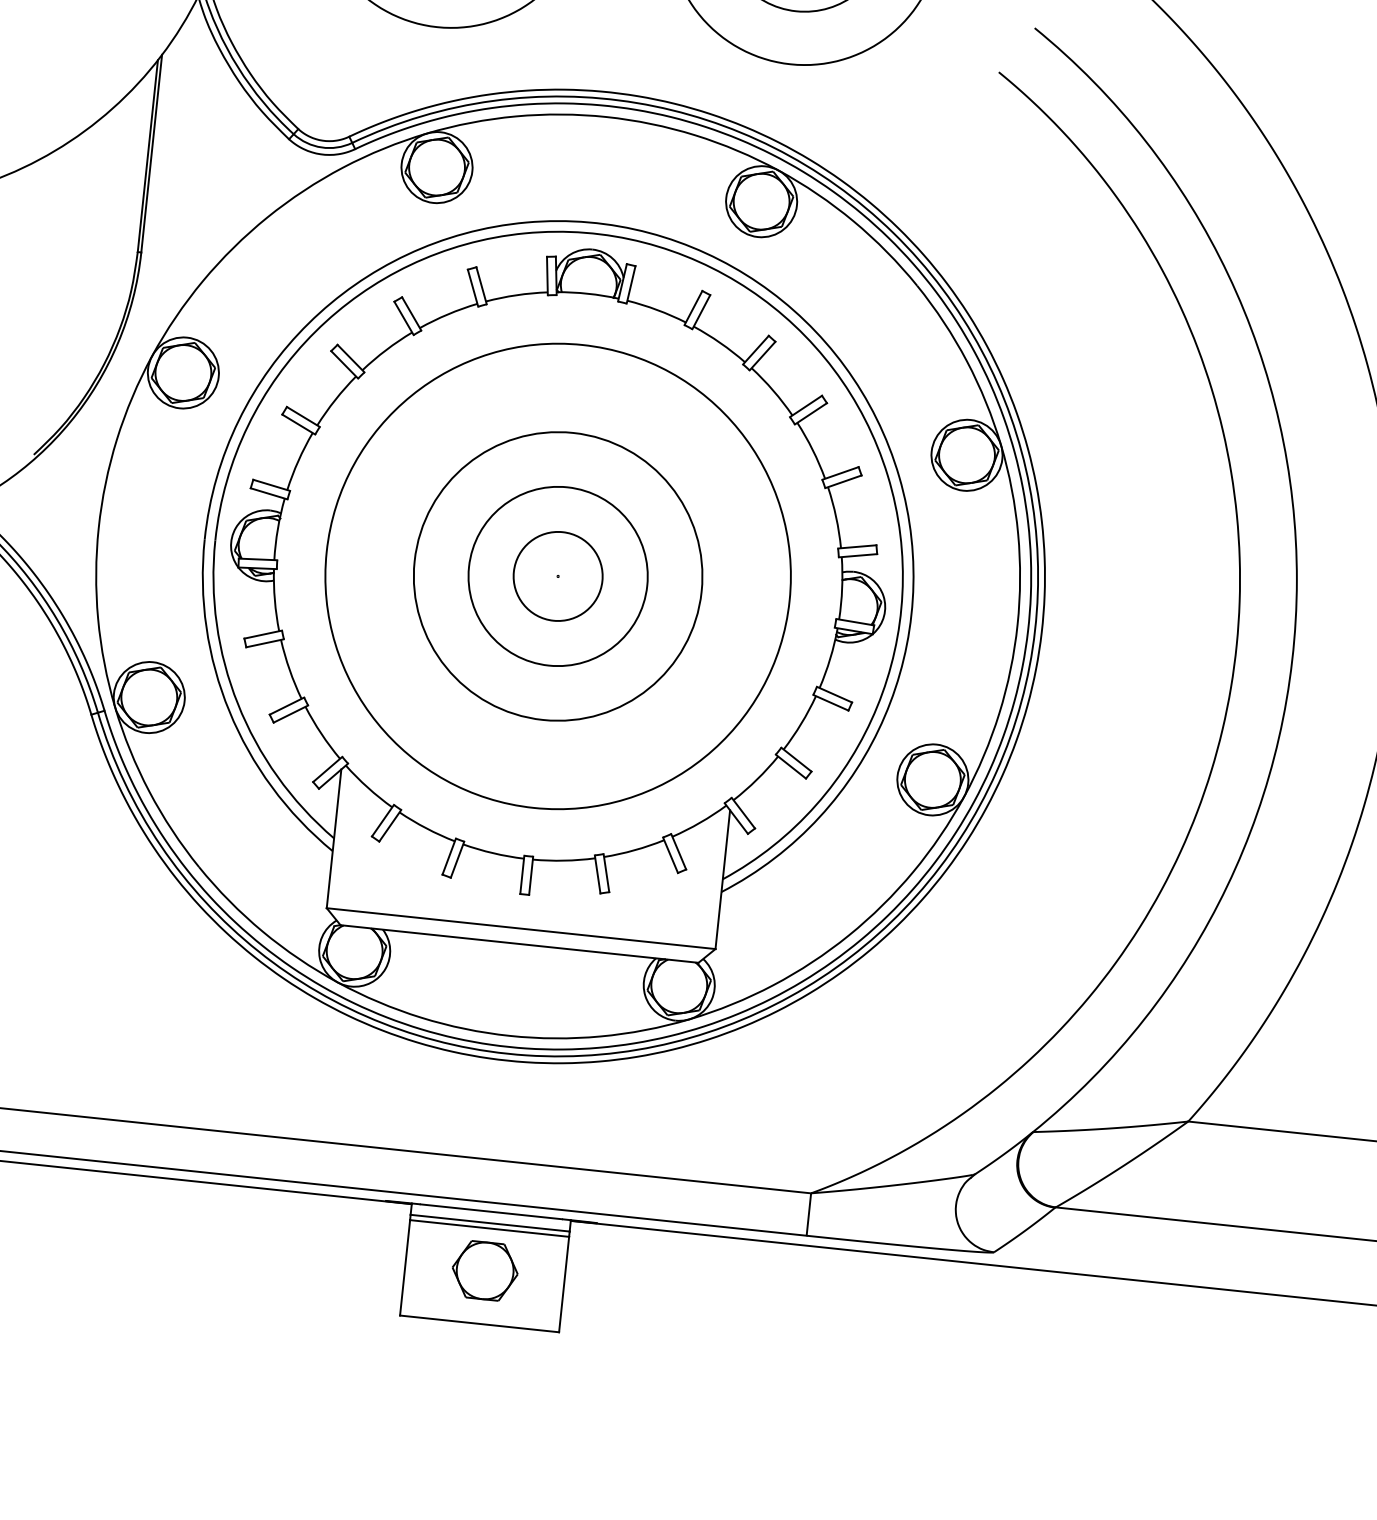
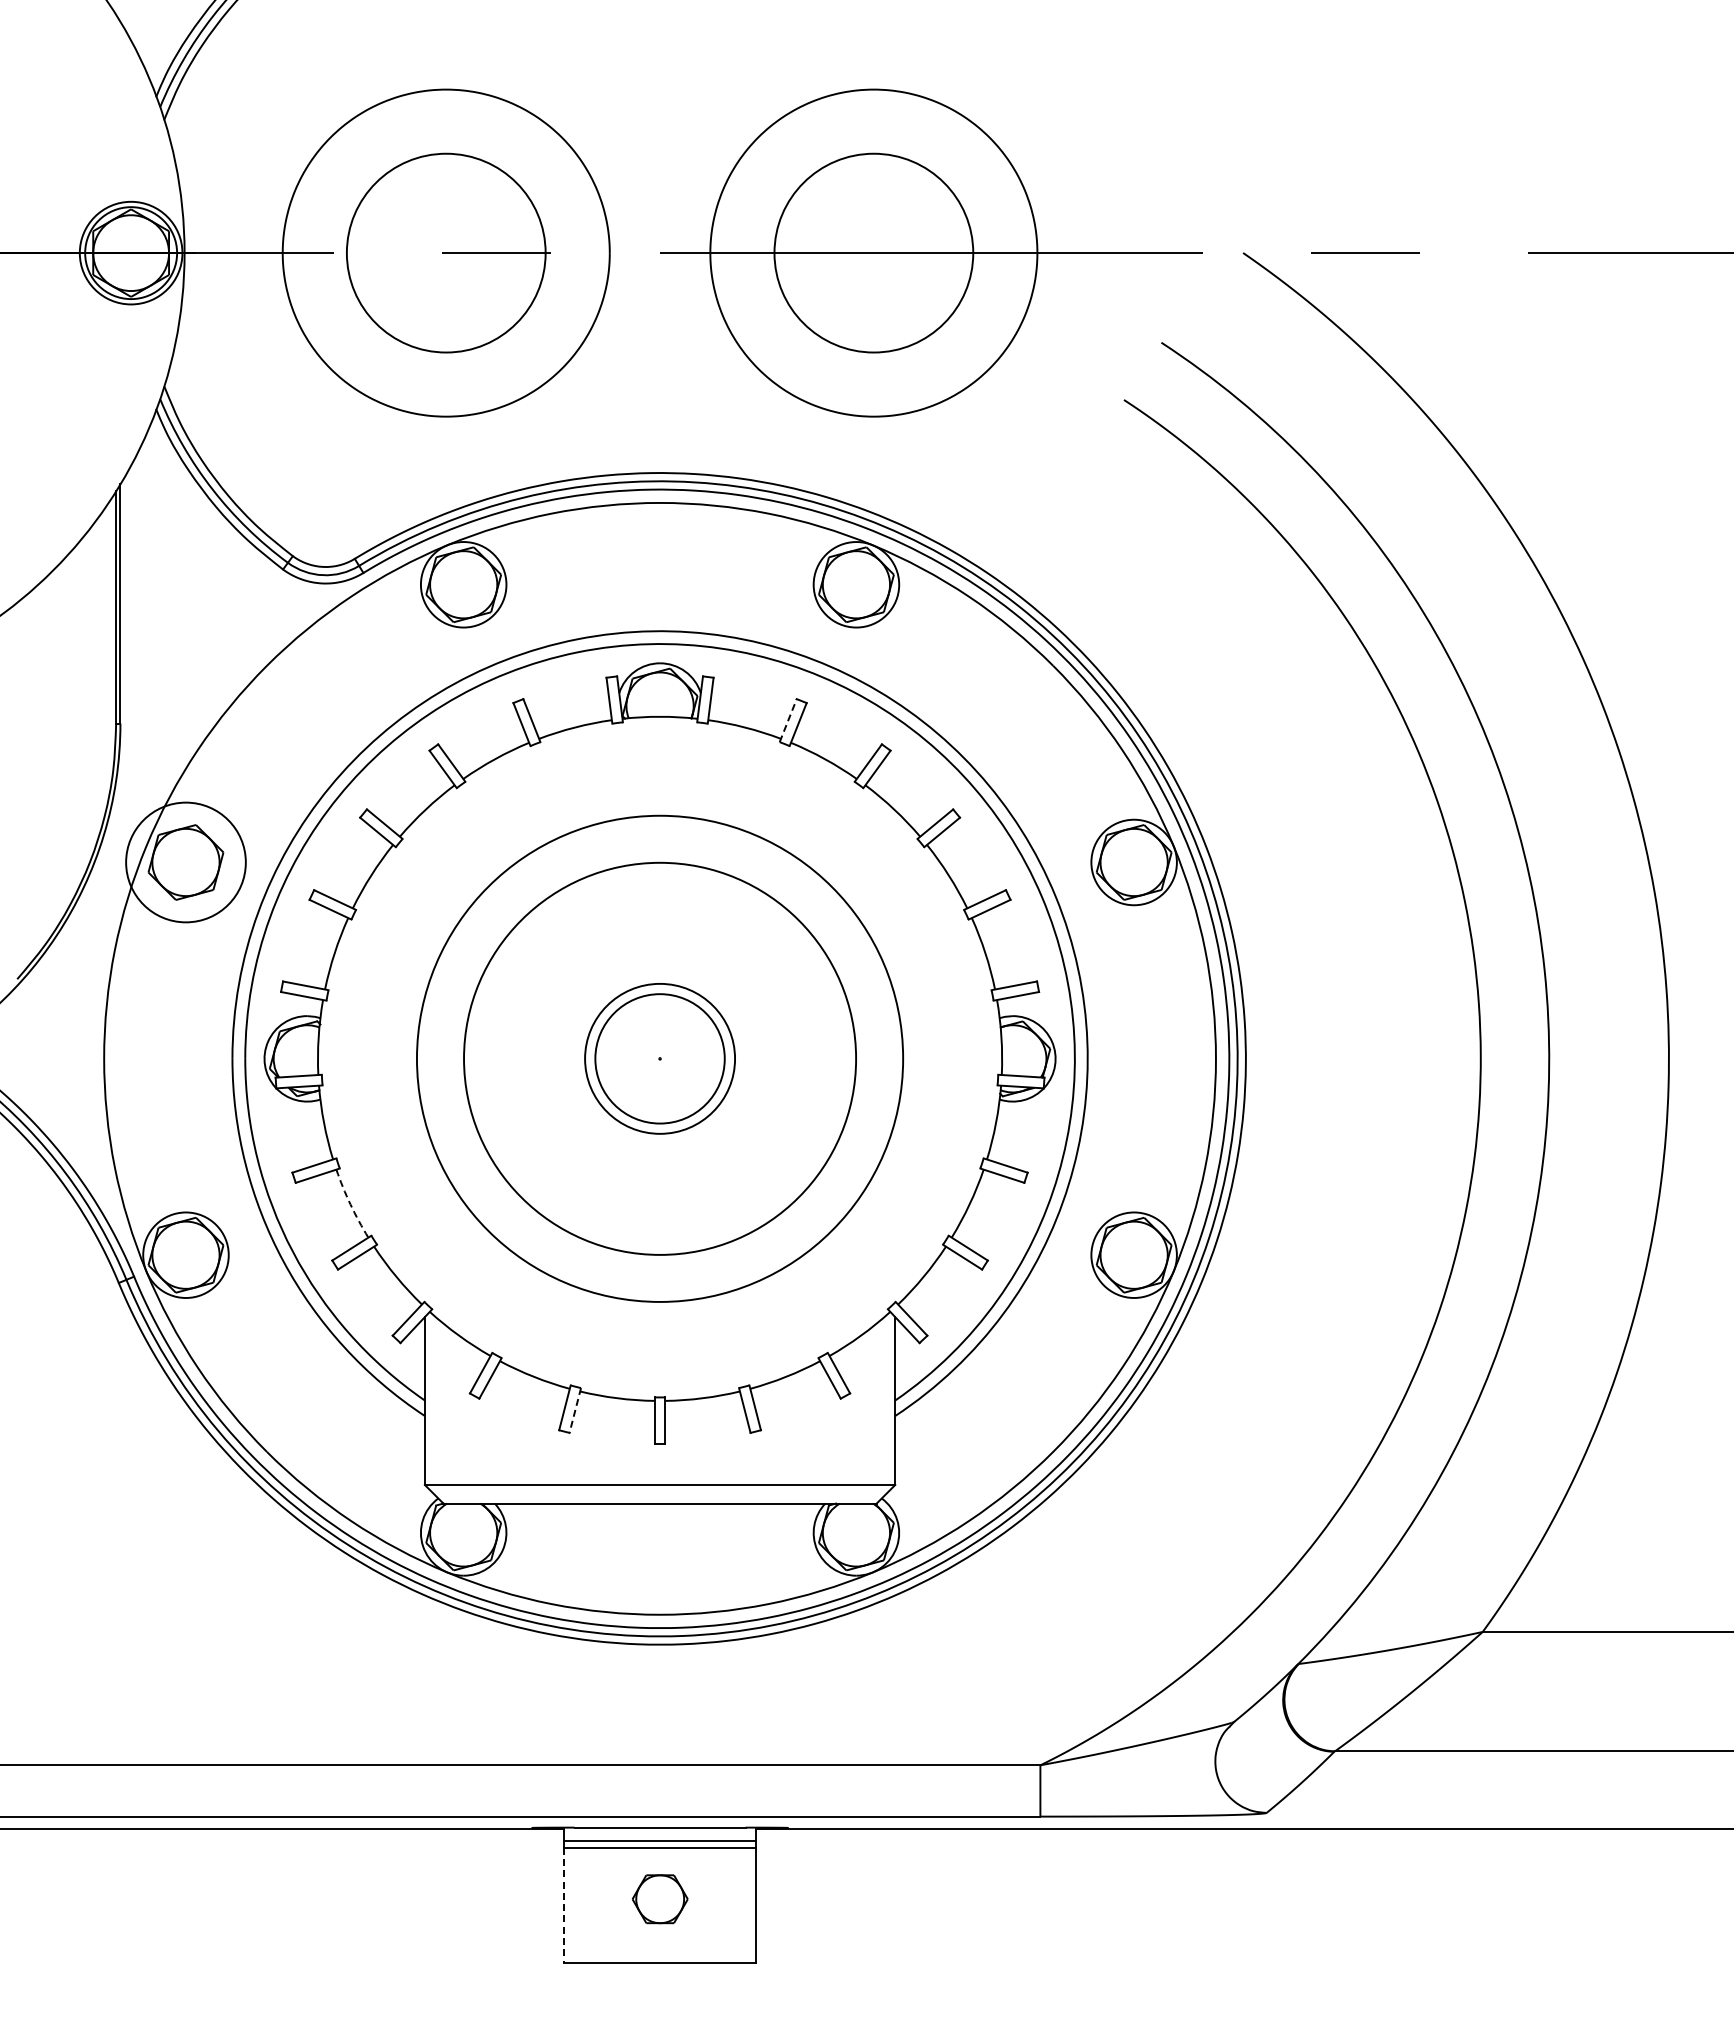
line: (693, 307) -> (788, 720), solid -> dashed
circle: (183, 372) -> (185, 862), size x1.4
circle: (557, 576) -> (659, 1058), size x0.6
circle: (557, 576) -> (659, 1058), size x1.4
circle: (557, 576) -> (659, 1058), size x1.4
circle: (558, 576) -> (660, 1058), size x0.7
arc: (289, 669) -> (350, 1204), solid -> dashed
line: (457, 859) -> (575, 1410), solid -> dashed
line: (404, 1267) -> (563, 1905), solid -> dashed
part: (485, 1271) -> (660, 1899), size x0.7

